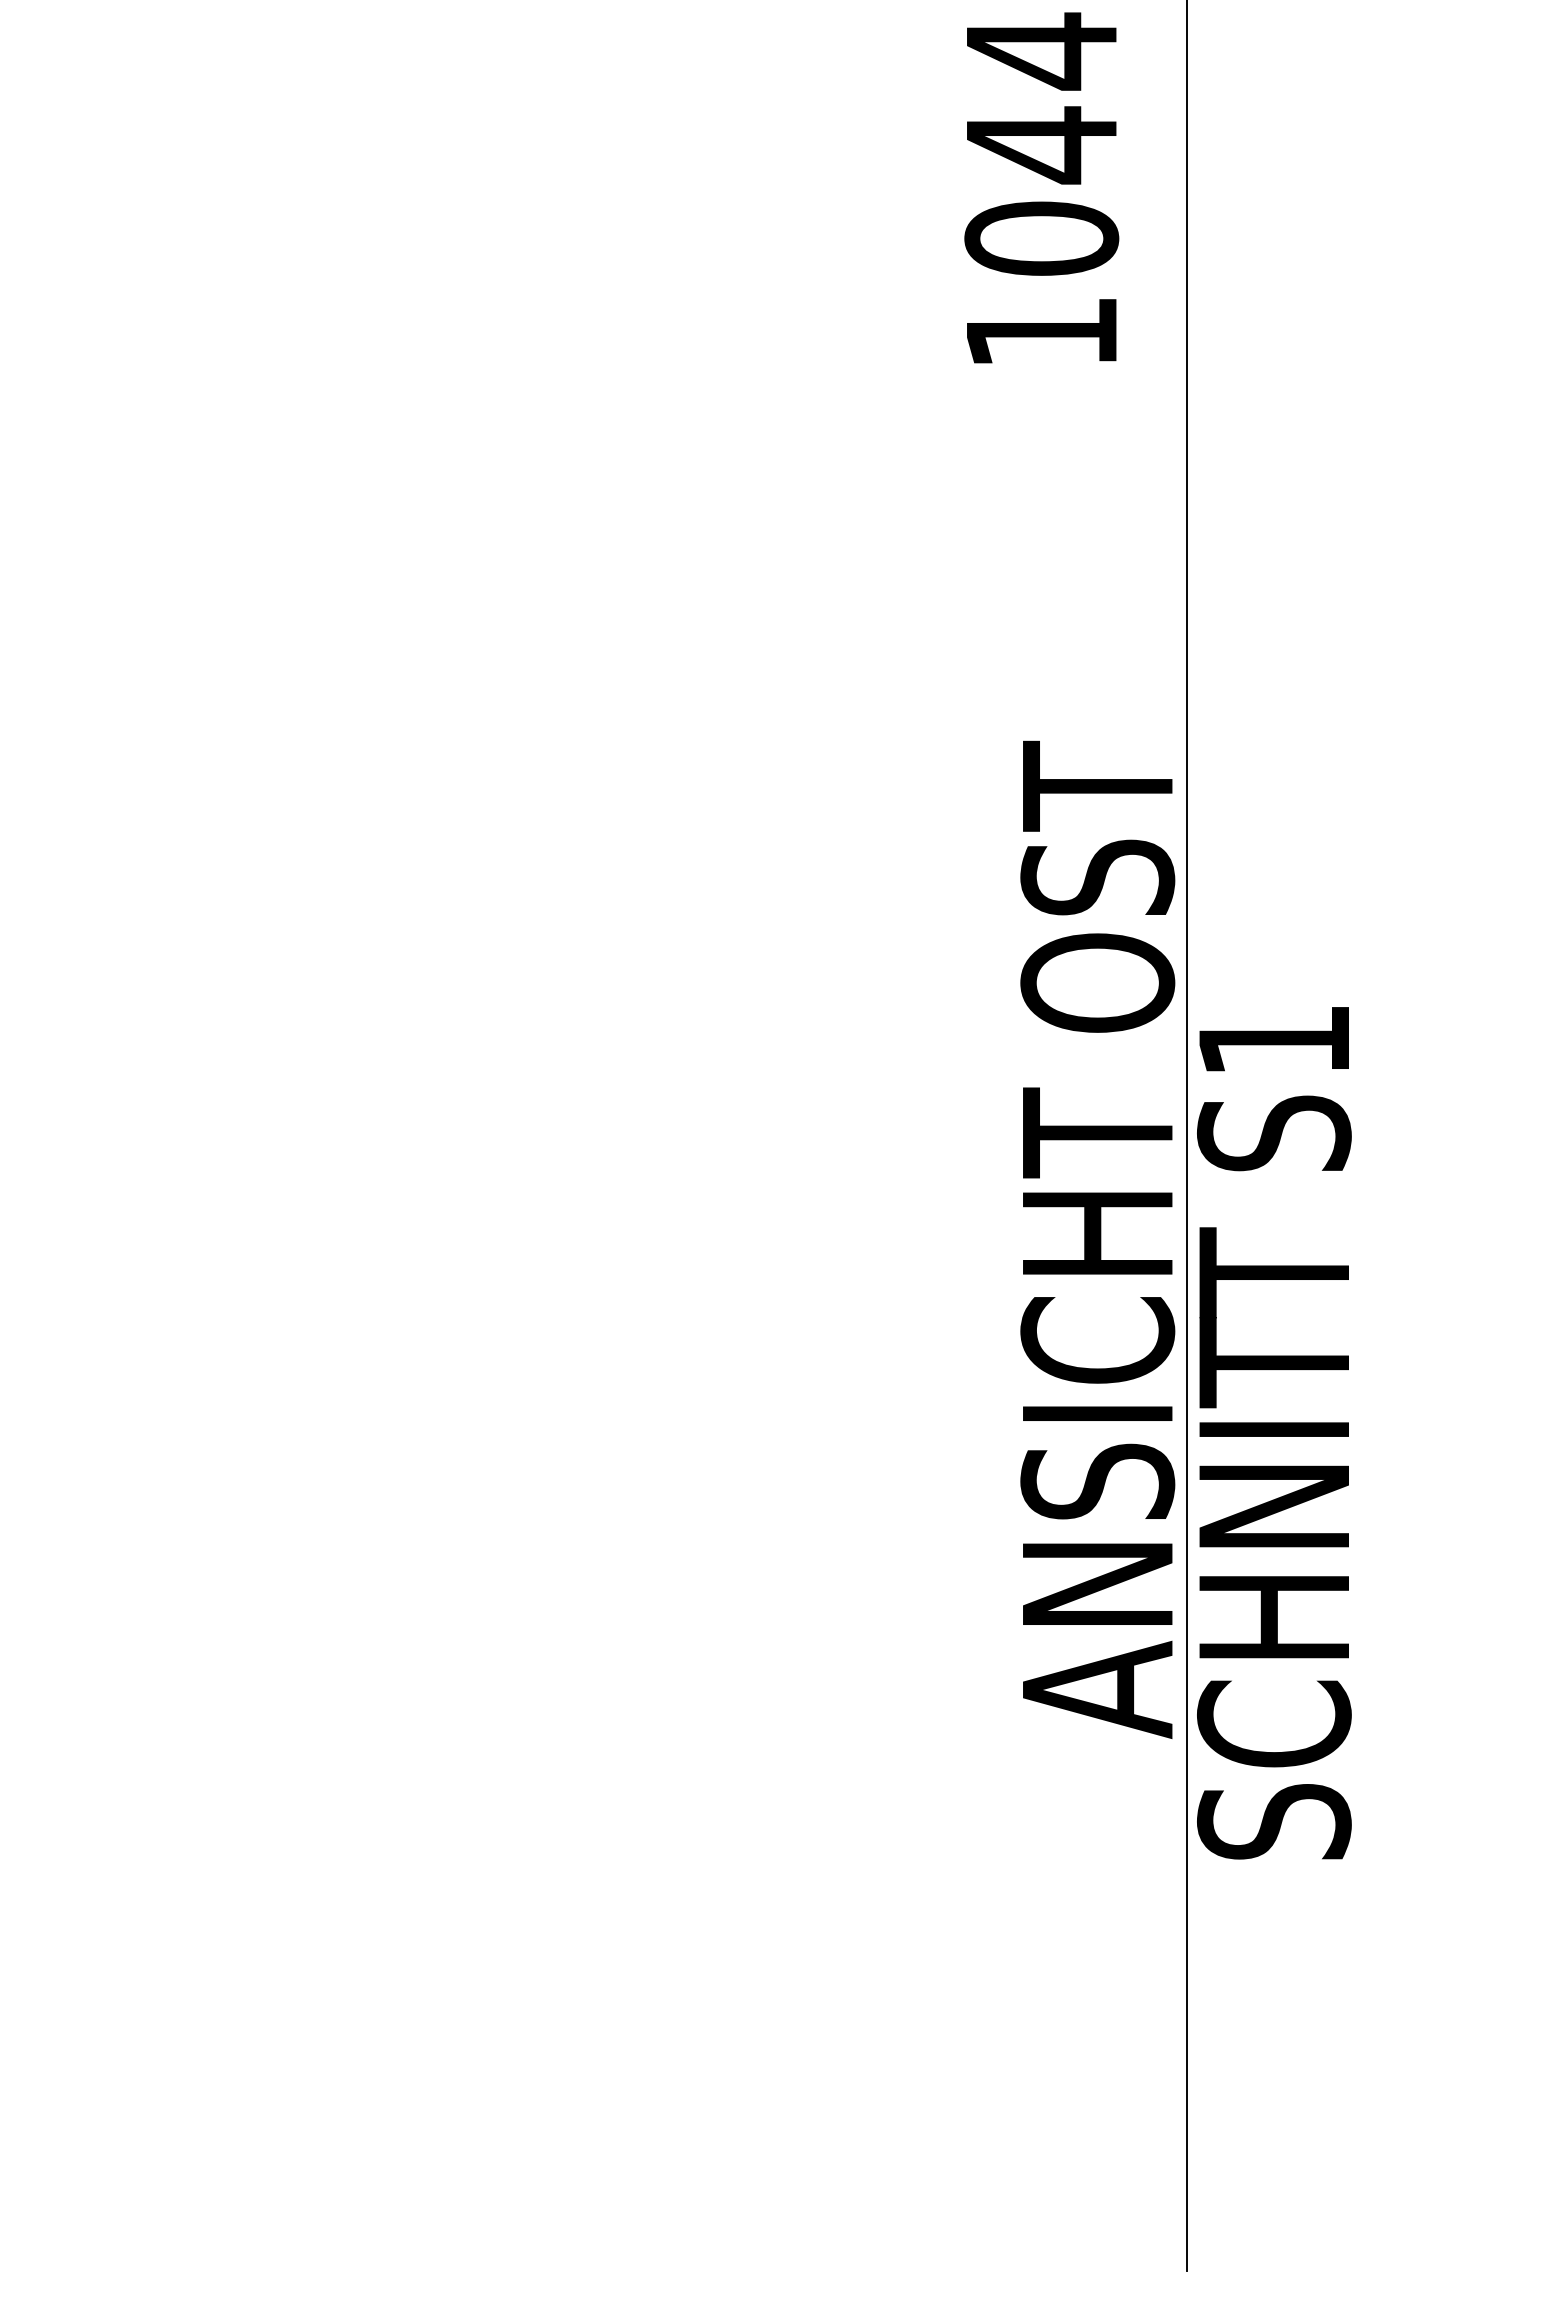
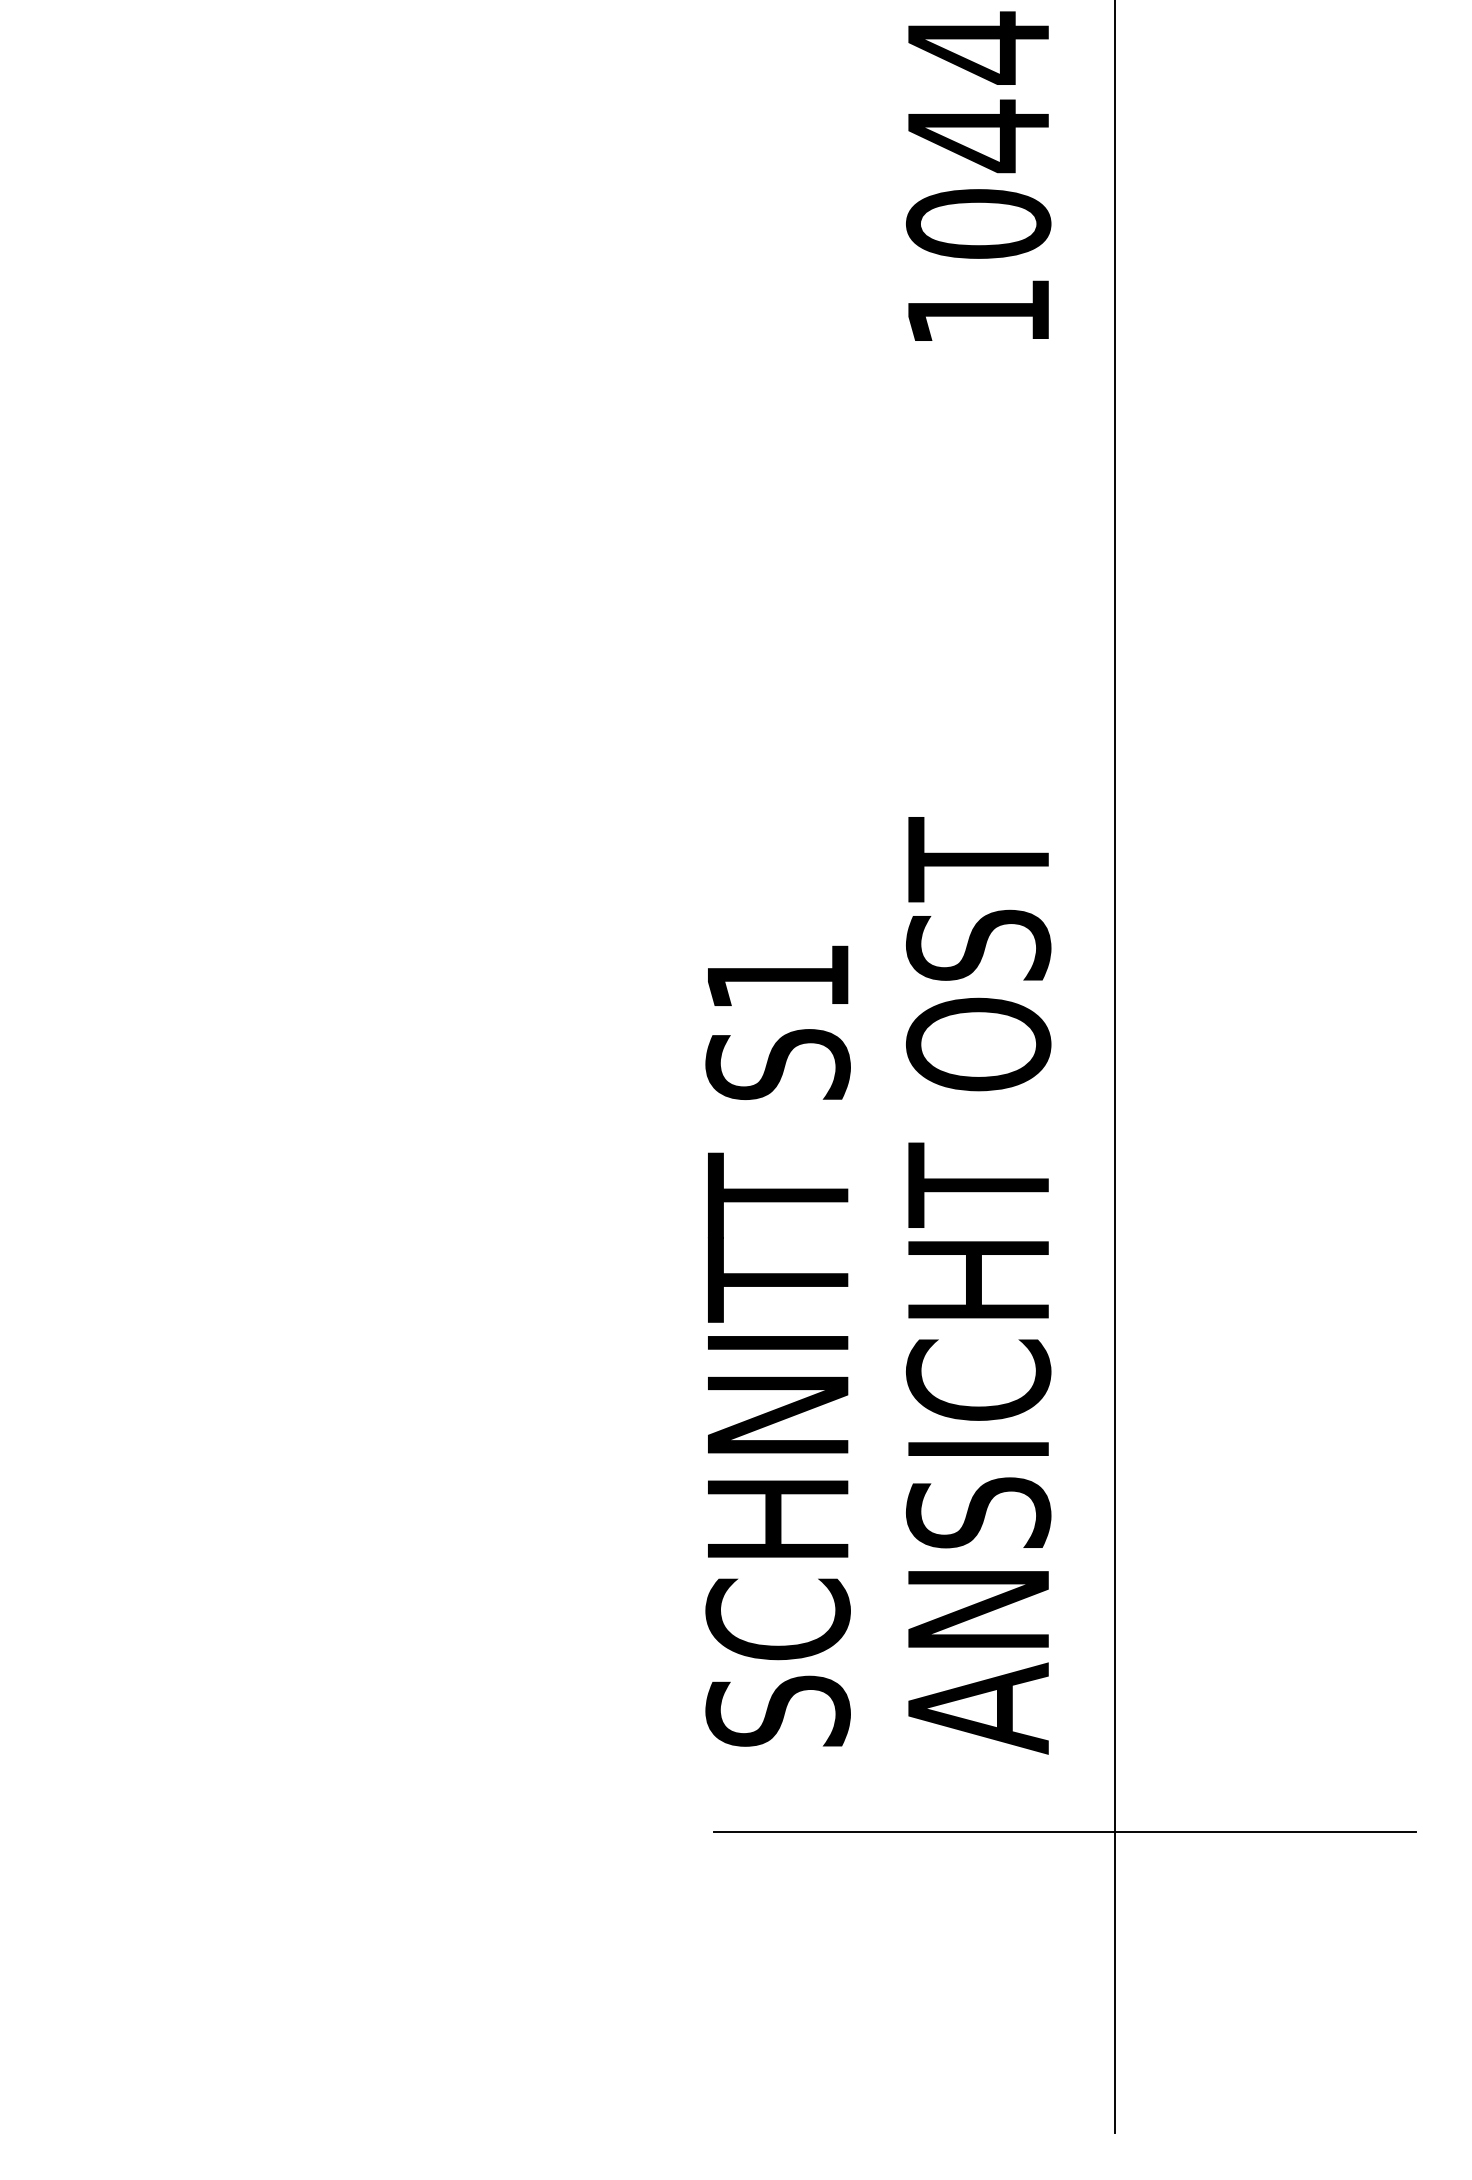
text: (1097, 1239) -> (978, 1285), moved
text: (1274, 1433) -> (778, 1346), moved
line: (1133, 1950) -> (1064, 1832), added

